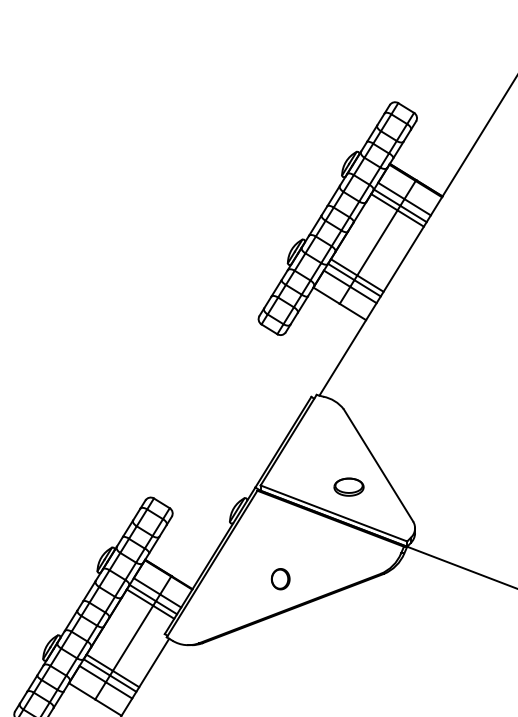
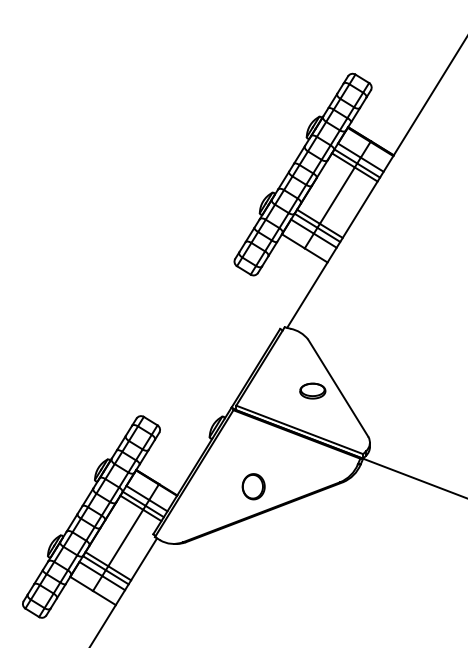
part: (348, 486) -> (312, 390), moved
part: (280, 578) -> (253, 486), size x1.43

